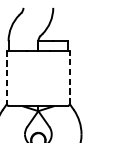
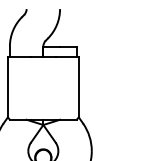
line: (69, 76) -> (78, 86), dashed -> solid
line: (6, 77) -> (7, 87), dashed -> solid

